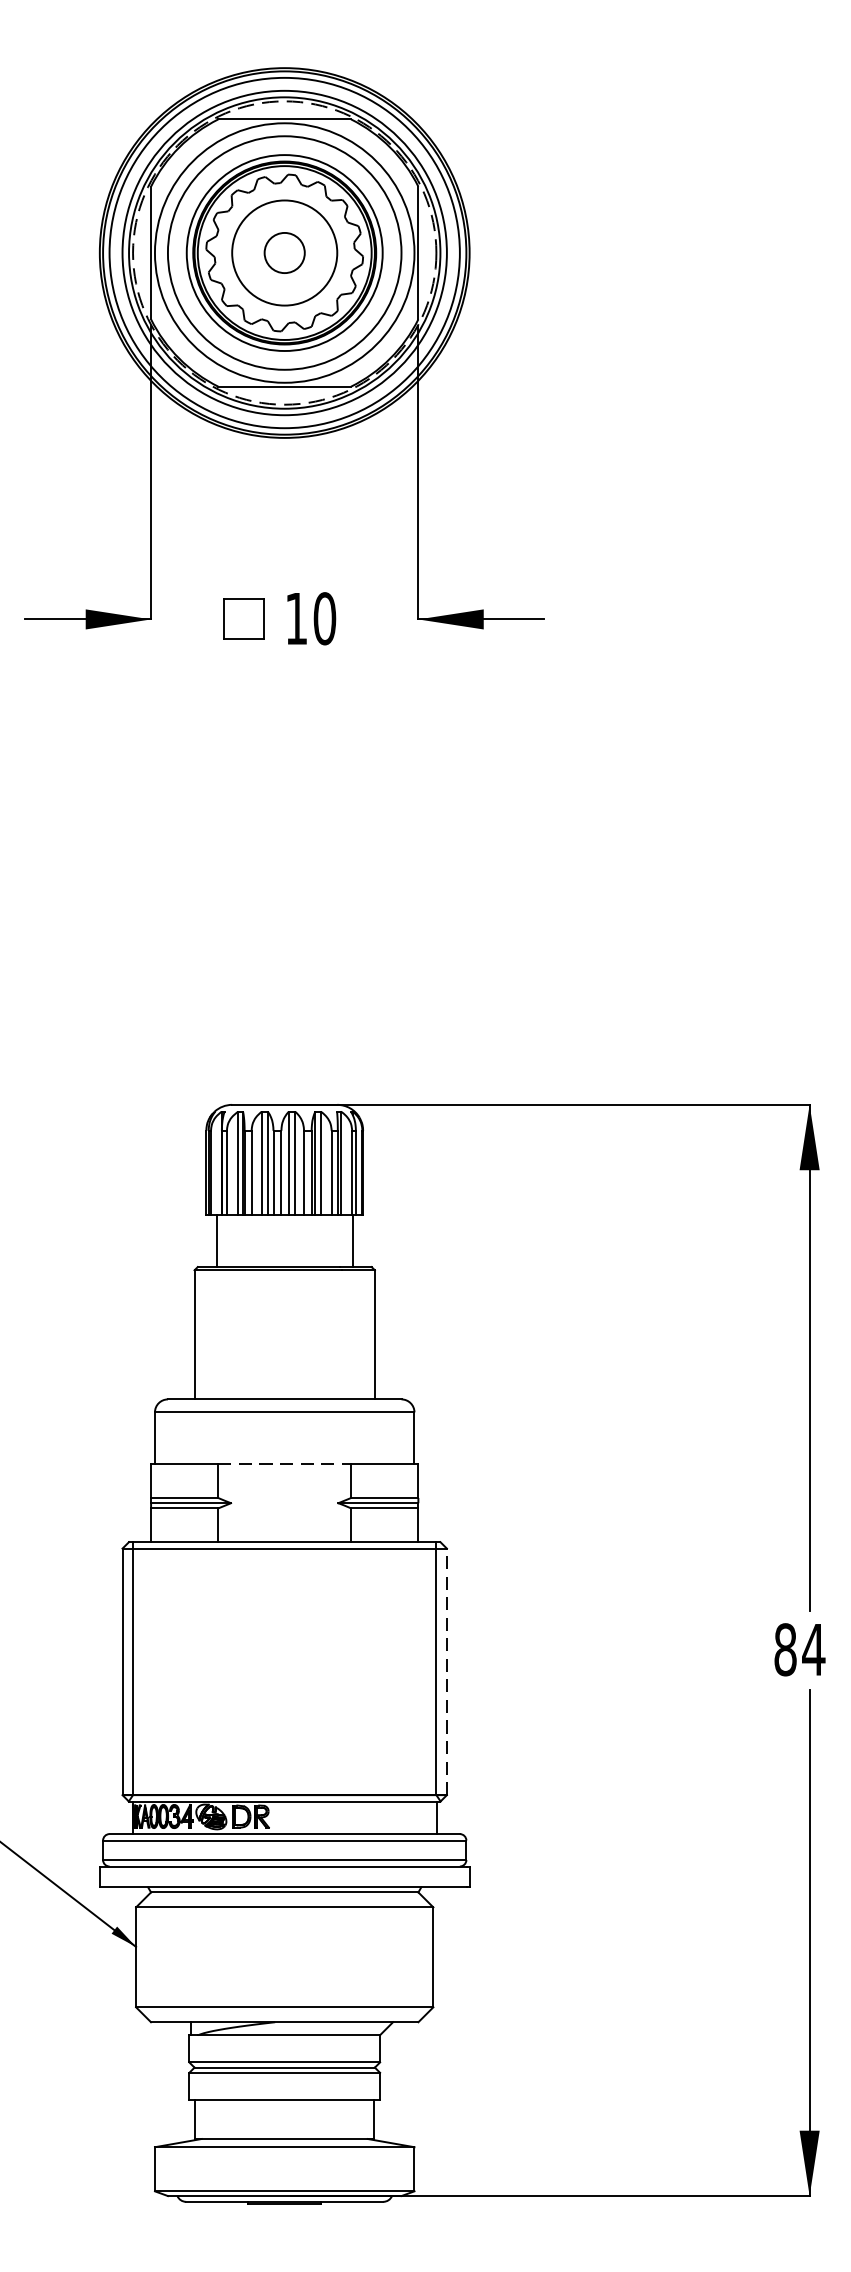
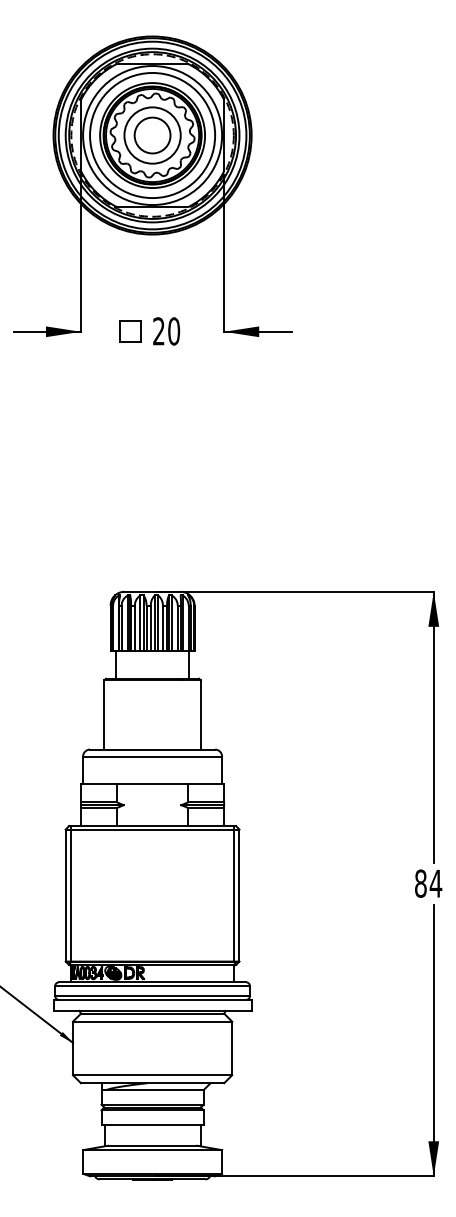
circle: (284, 252) -> (152, 135), size x1.67
text: (295, 618) -> (158, 331), 10 -> 20
line: (284, 1464) -> (152, 784), dashed -> solid
line: (446, 1671) -> (239, 895), dashed -> solid

